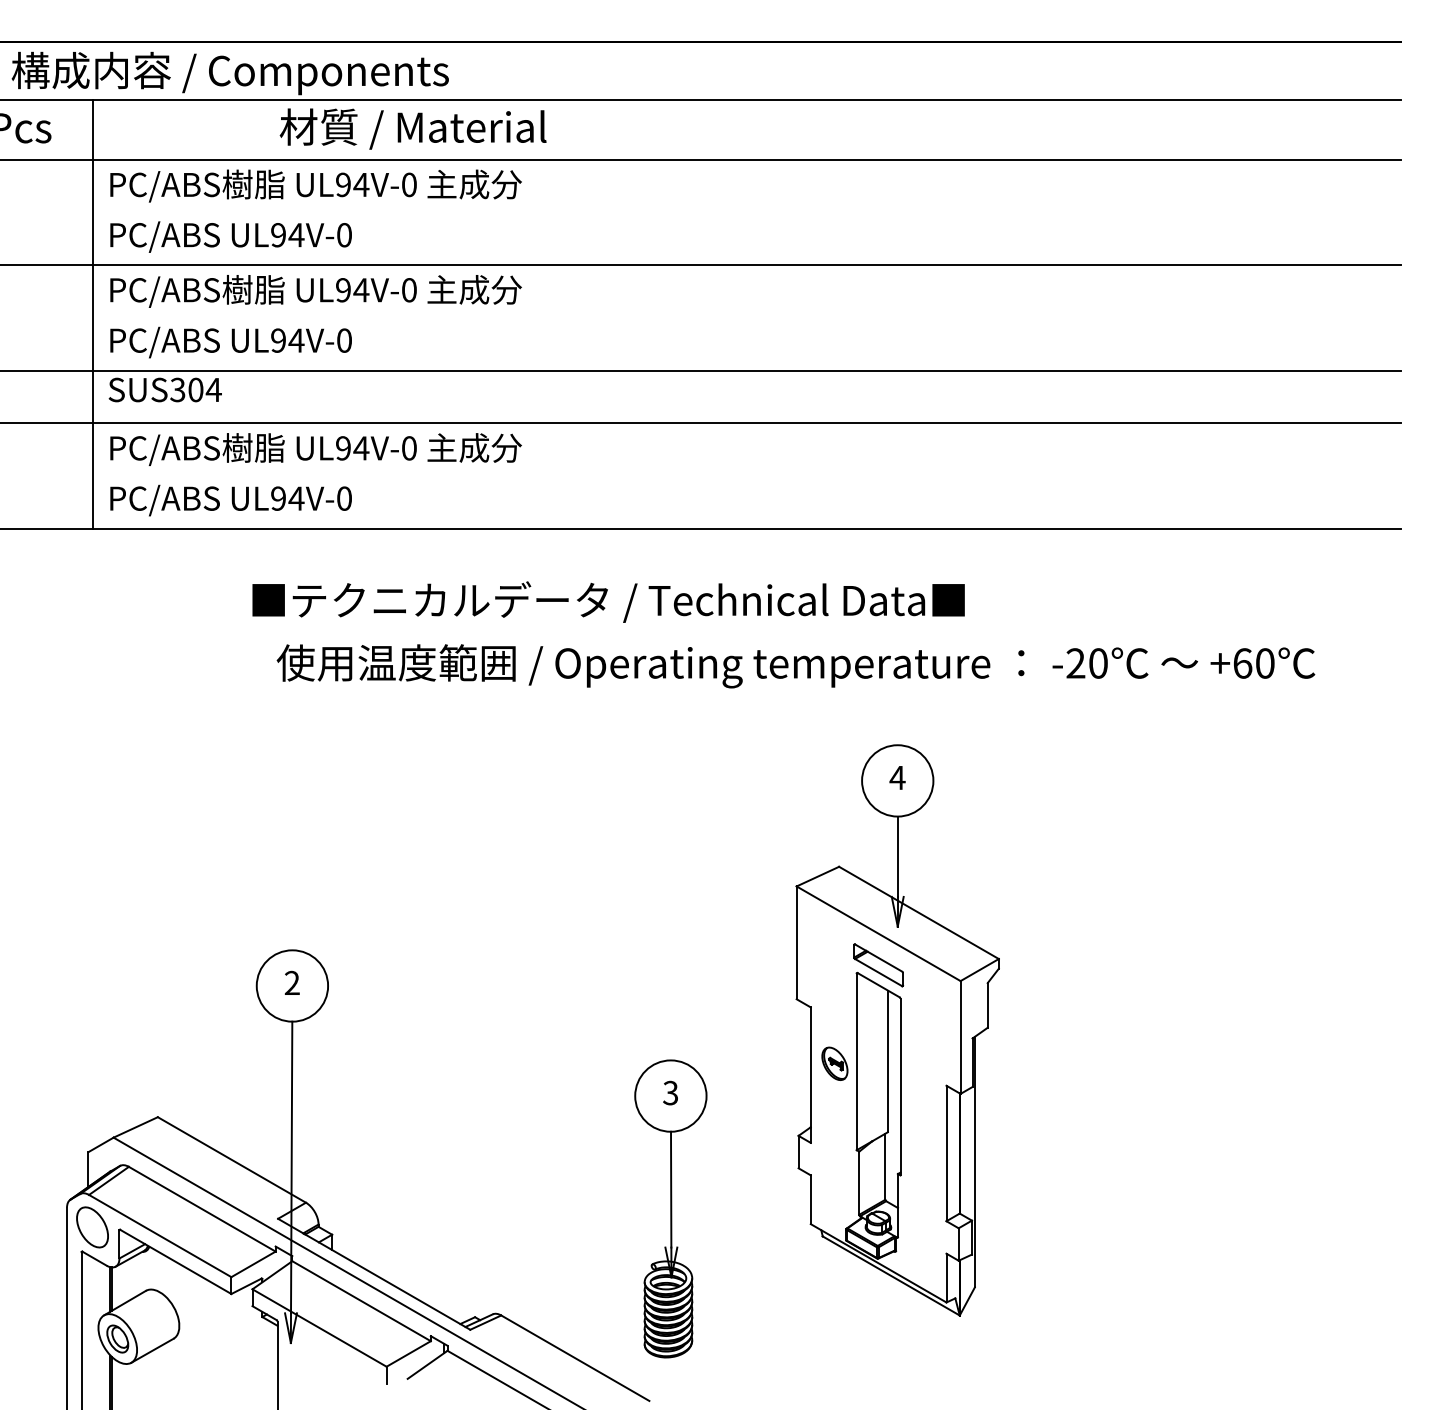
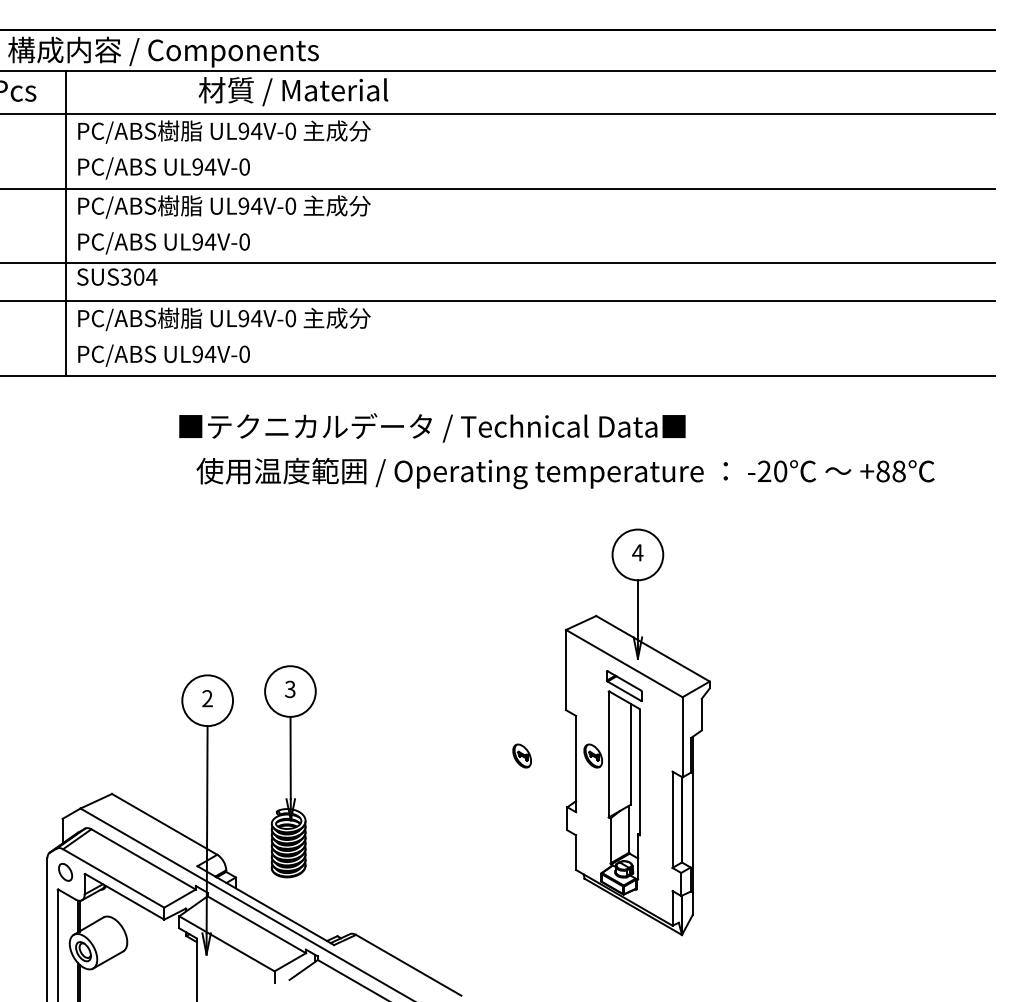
text: (1253, 663) -> (890, 471), +60 -> +88
part: (734, 1063) -> (521, 755), added
part: (670, 1208) -> (290, 771), moved
part: (92, 1227) -> (65, 872), size x0.6

